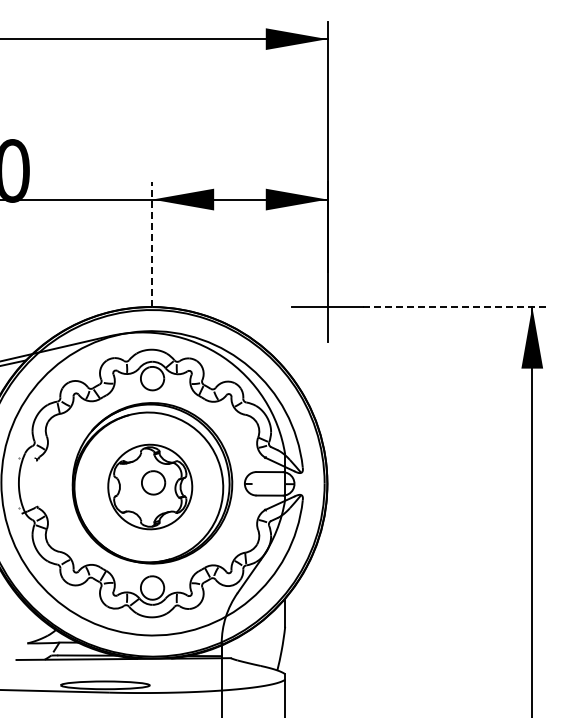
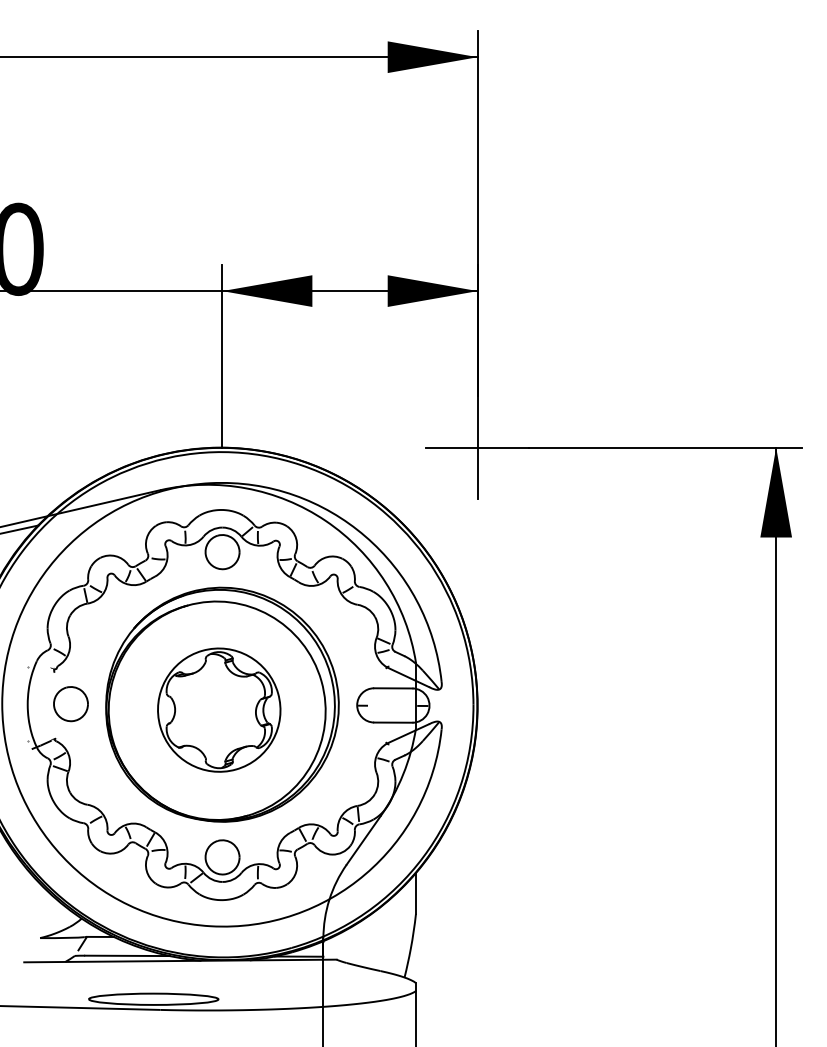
line: (152, 244) -> (222, 356), dashed -> solid
line: (456, 306) -> (665, 446), dashed -> solid
part: (153, 482) -> (70, 703), moved

